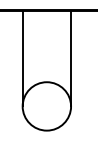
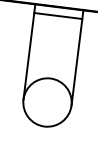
line: (46, 19) -> (57, 16), added

